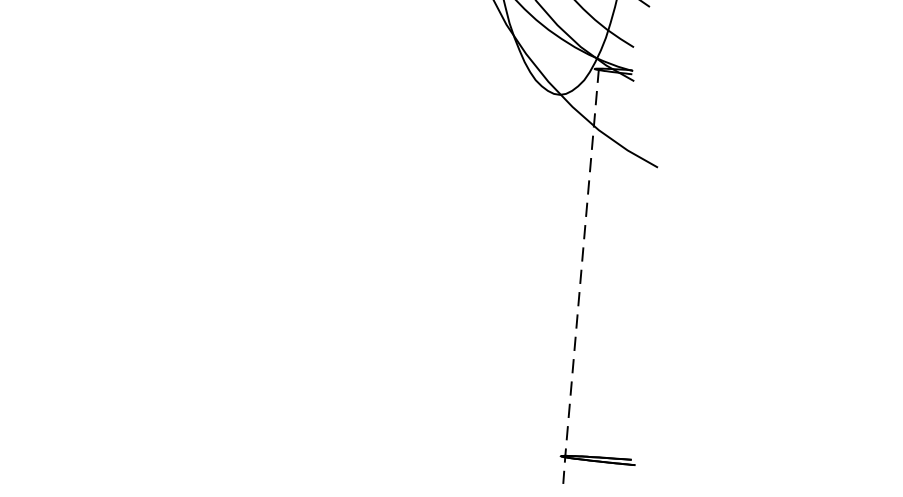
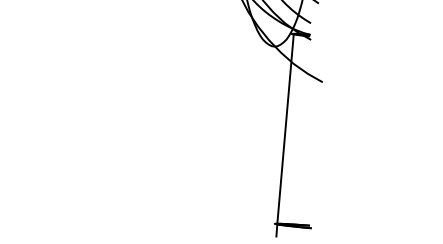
line: (579, 280) -> (284, 137), dashed -> solid

